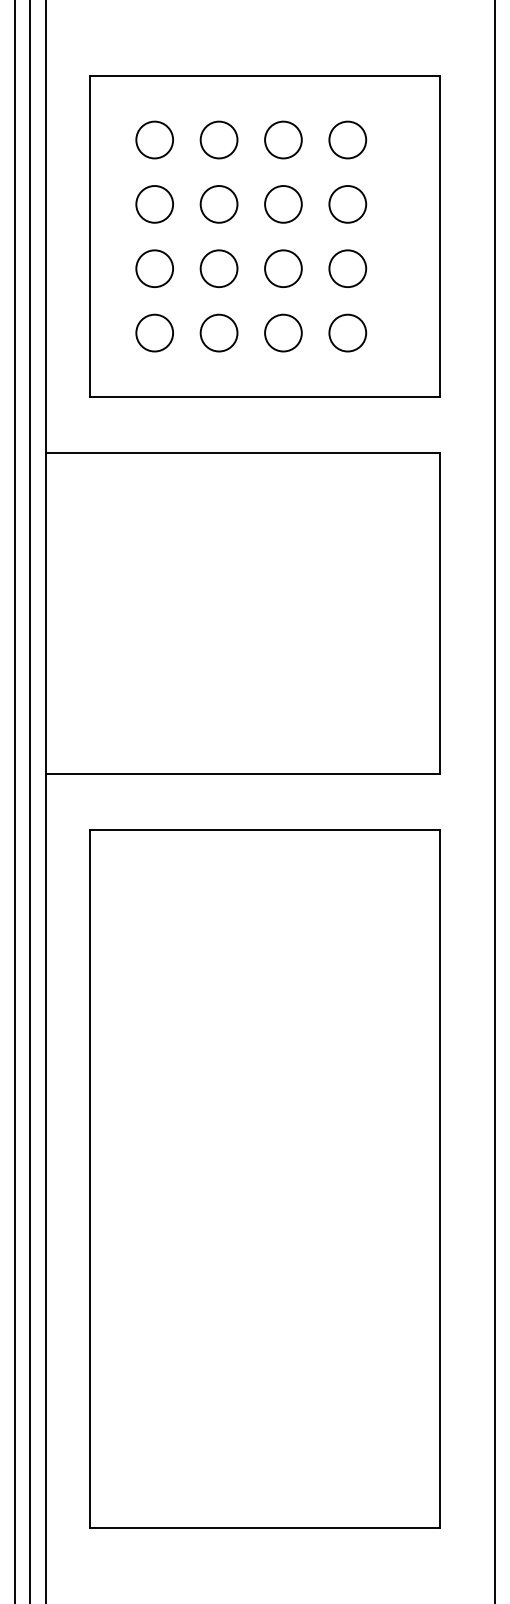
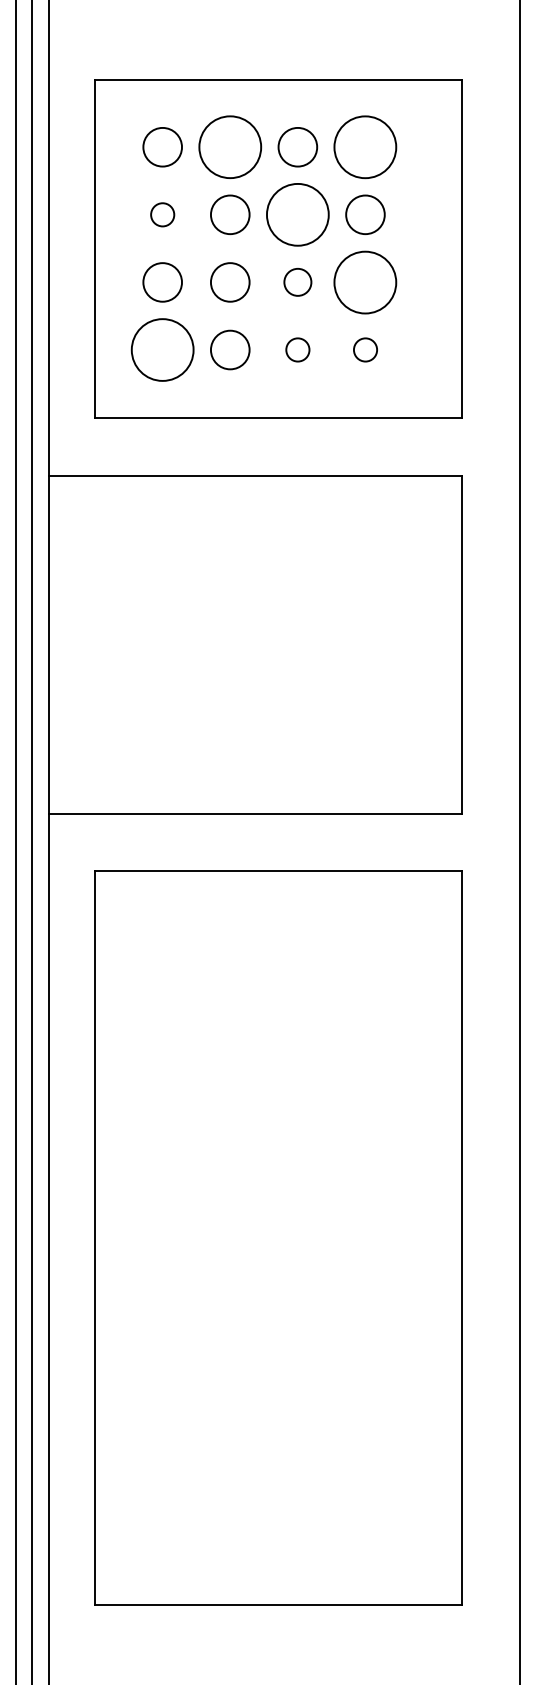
circle: (218, 139) -> (229, 146), size x1.6
circle: (347, 139) -> (365, 146), size x1.6
circle: (154, 204) -> (162, 214), size x0.6
circle: (283, 204) -> (297, 214), size x1.6
circle: (283, 268) -> (297, 282), size x0.7
circle: (347, 268) -> (365, 282), size x1.6
circle: (154, 332) -> (162, 349), size x1.6
circle: (283, 332) -> (297, 349), size x0.6
circle: (347, 332) -> (365, 349), size x0.6

